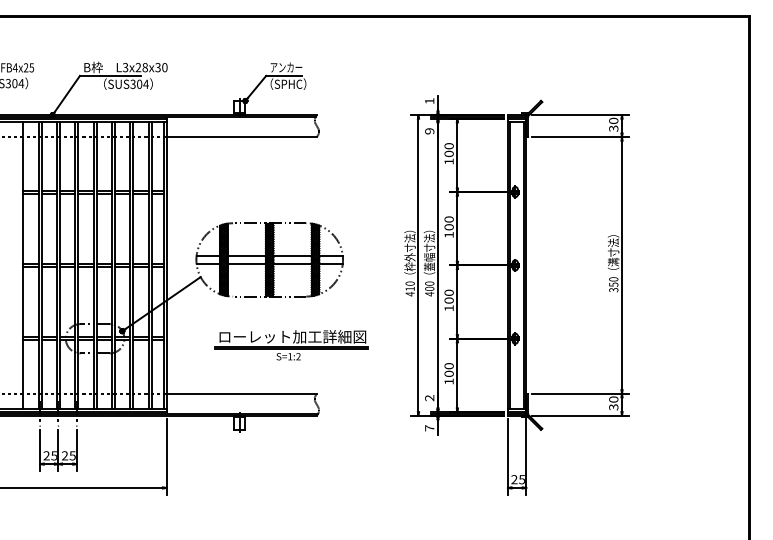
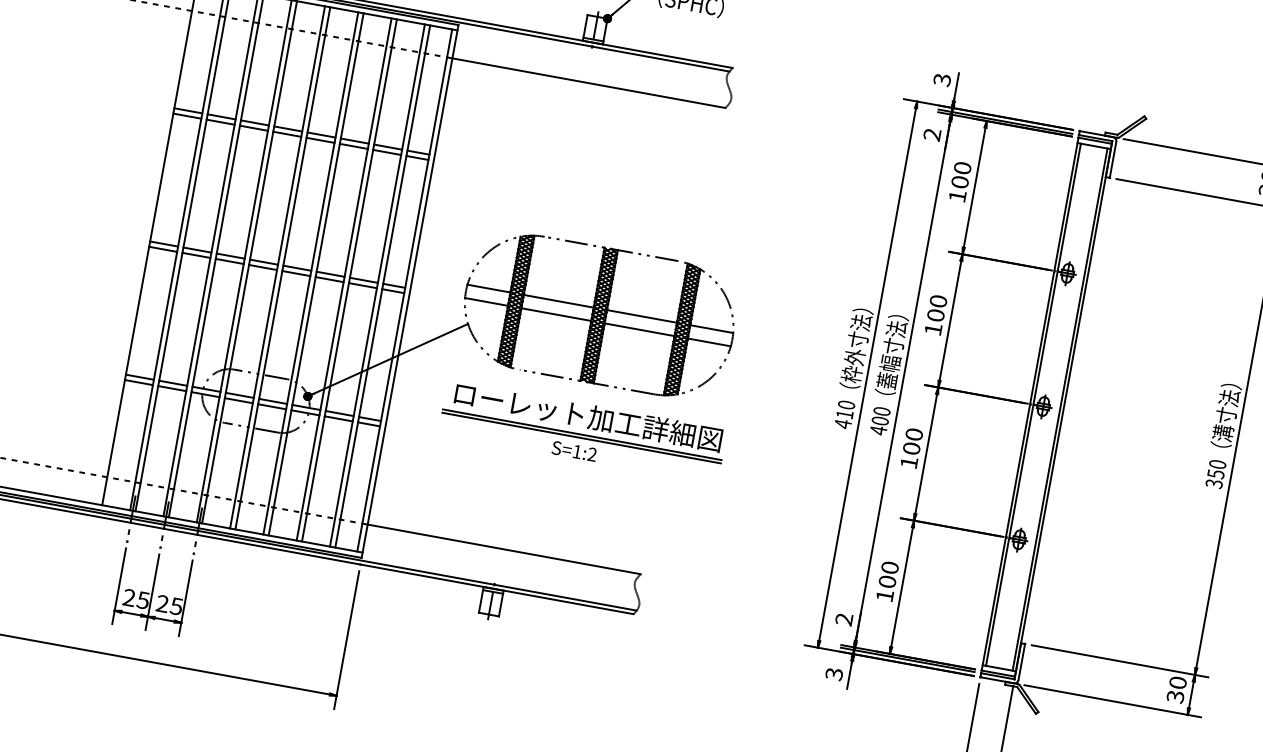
text: (429, 101) -> (941, 80), 1 -> 3
text: (429, 131) -> (931, 134), 9 -> 2
part: (291, 345) -> (583, 431), moved
text: (429, 428) -> (833, 674), 7 -> 3

